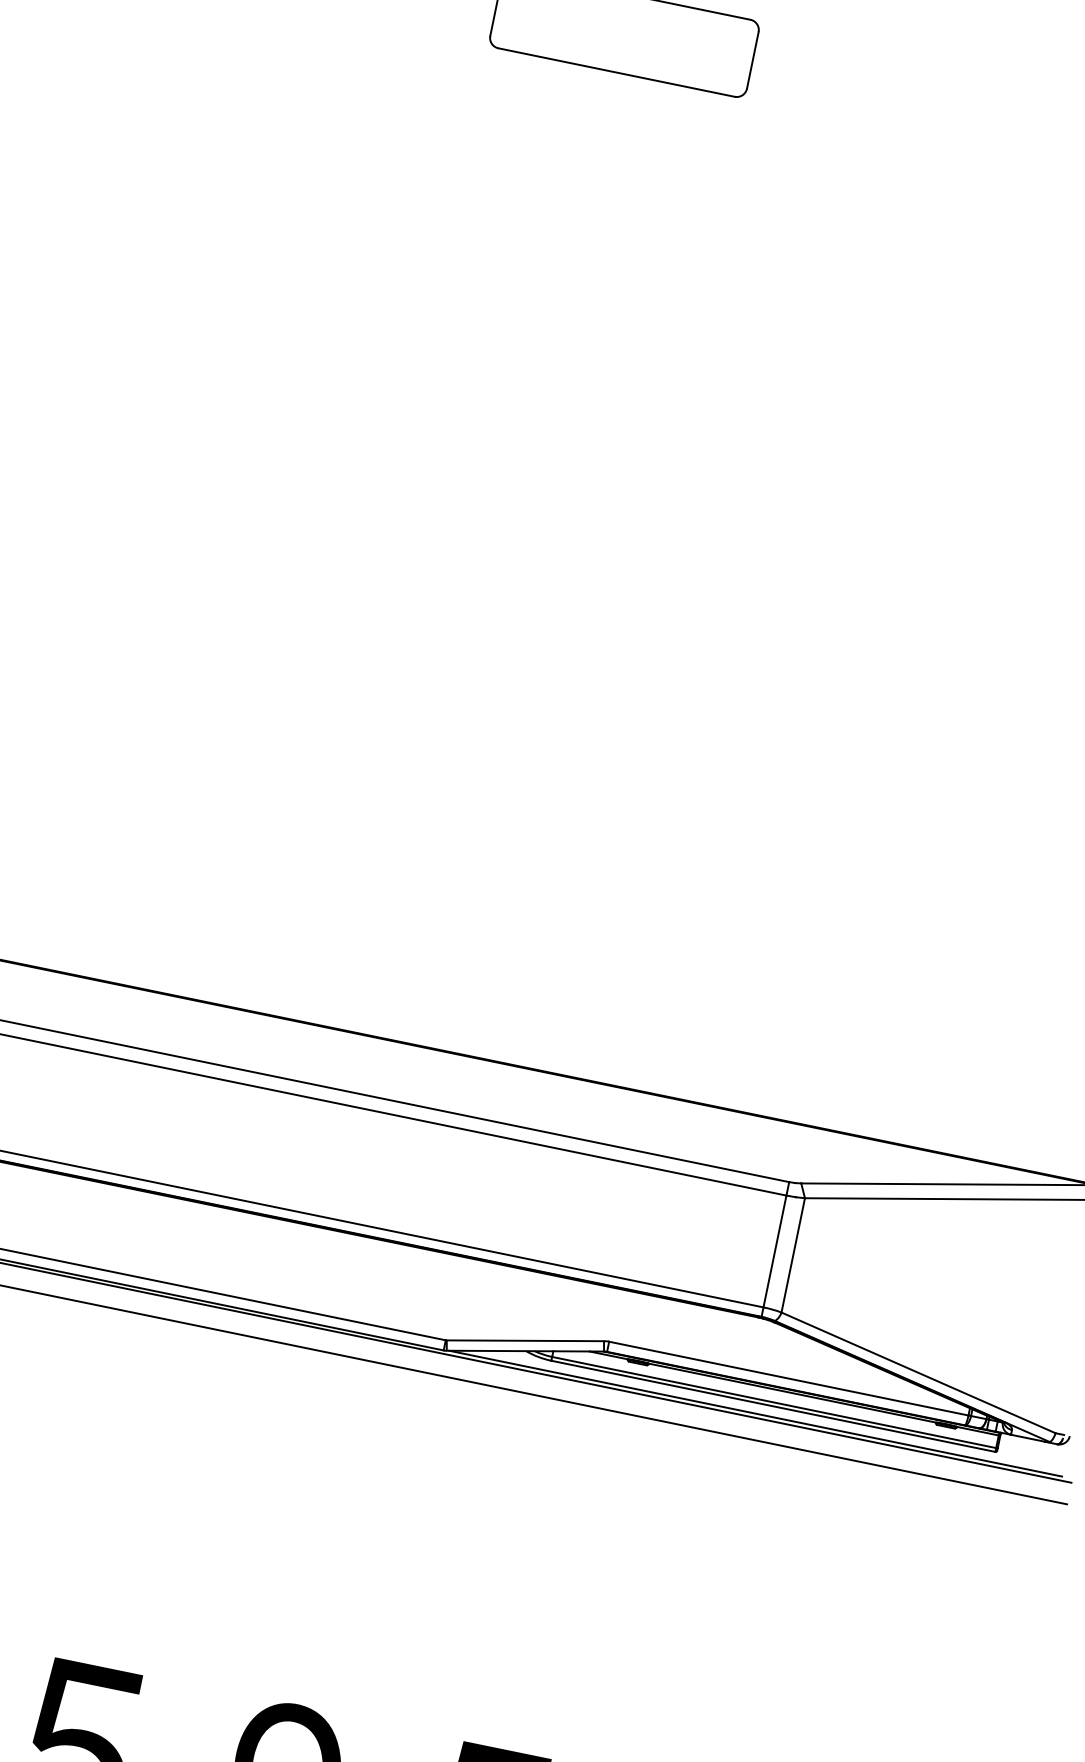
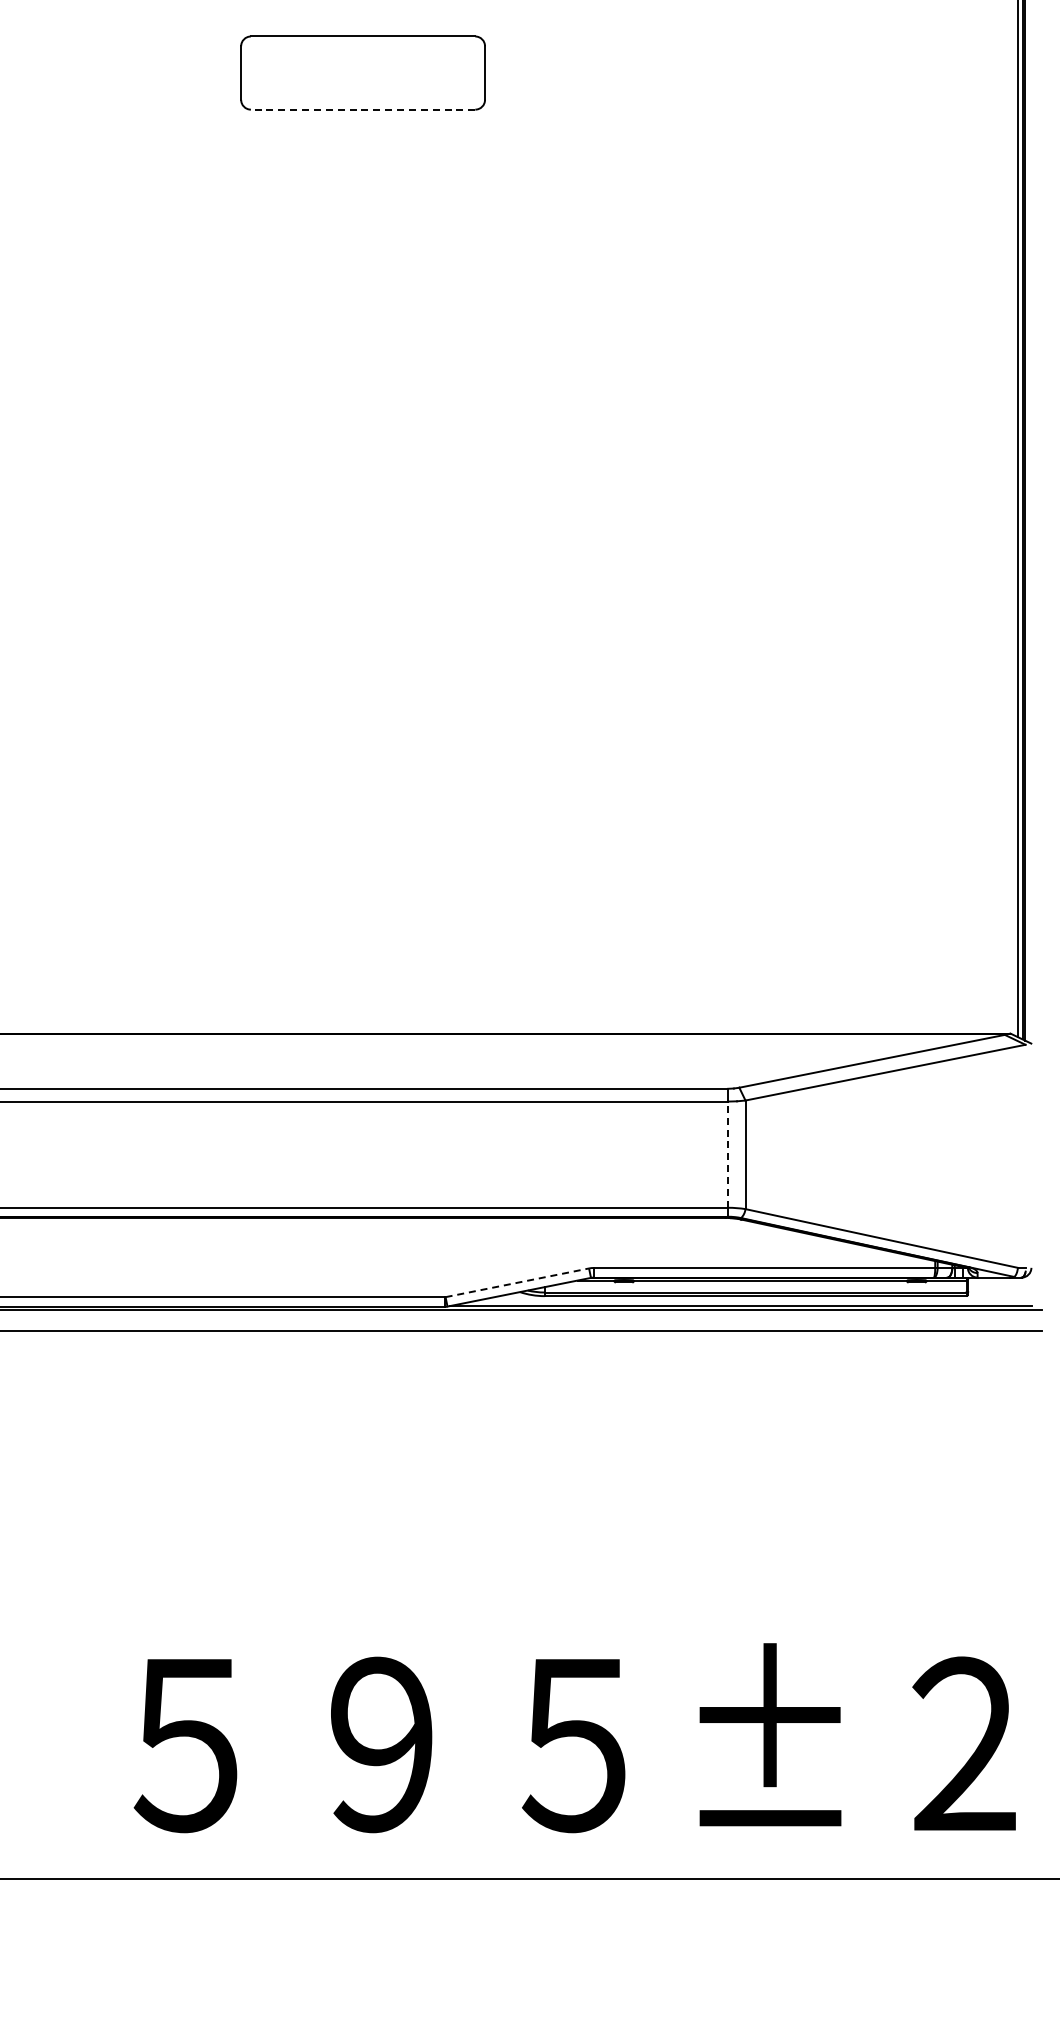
line: (615, 72) -> (362, 109), solid -> dashed
line: (775, 1251) -> (728, 1154), solid -> dashed
line: (525, 1340) -> (517, 1282), solid -> dashed

